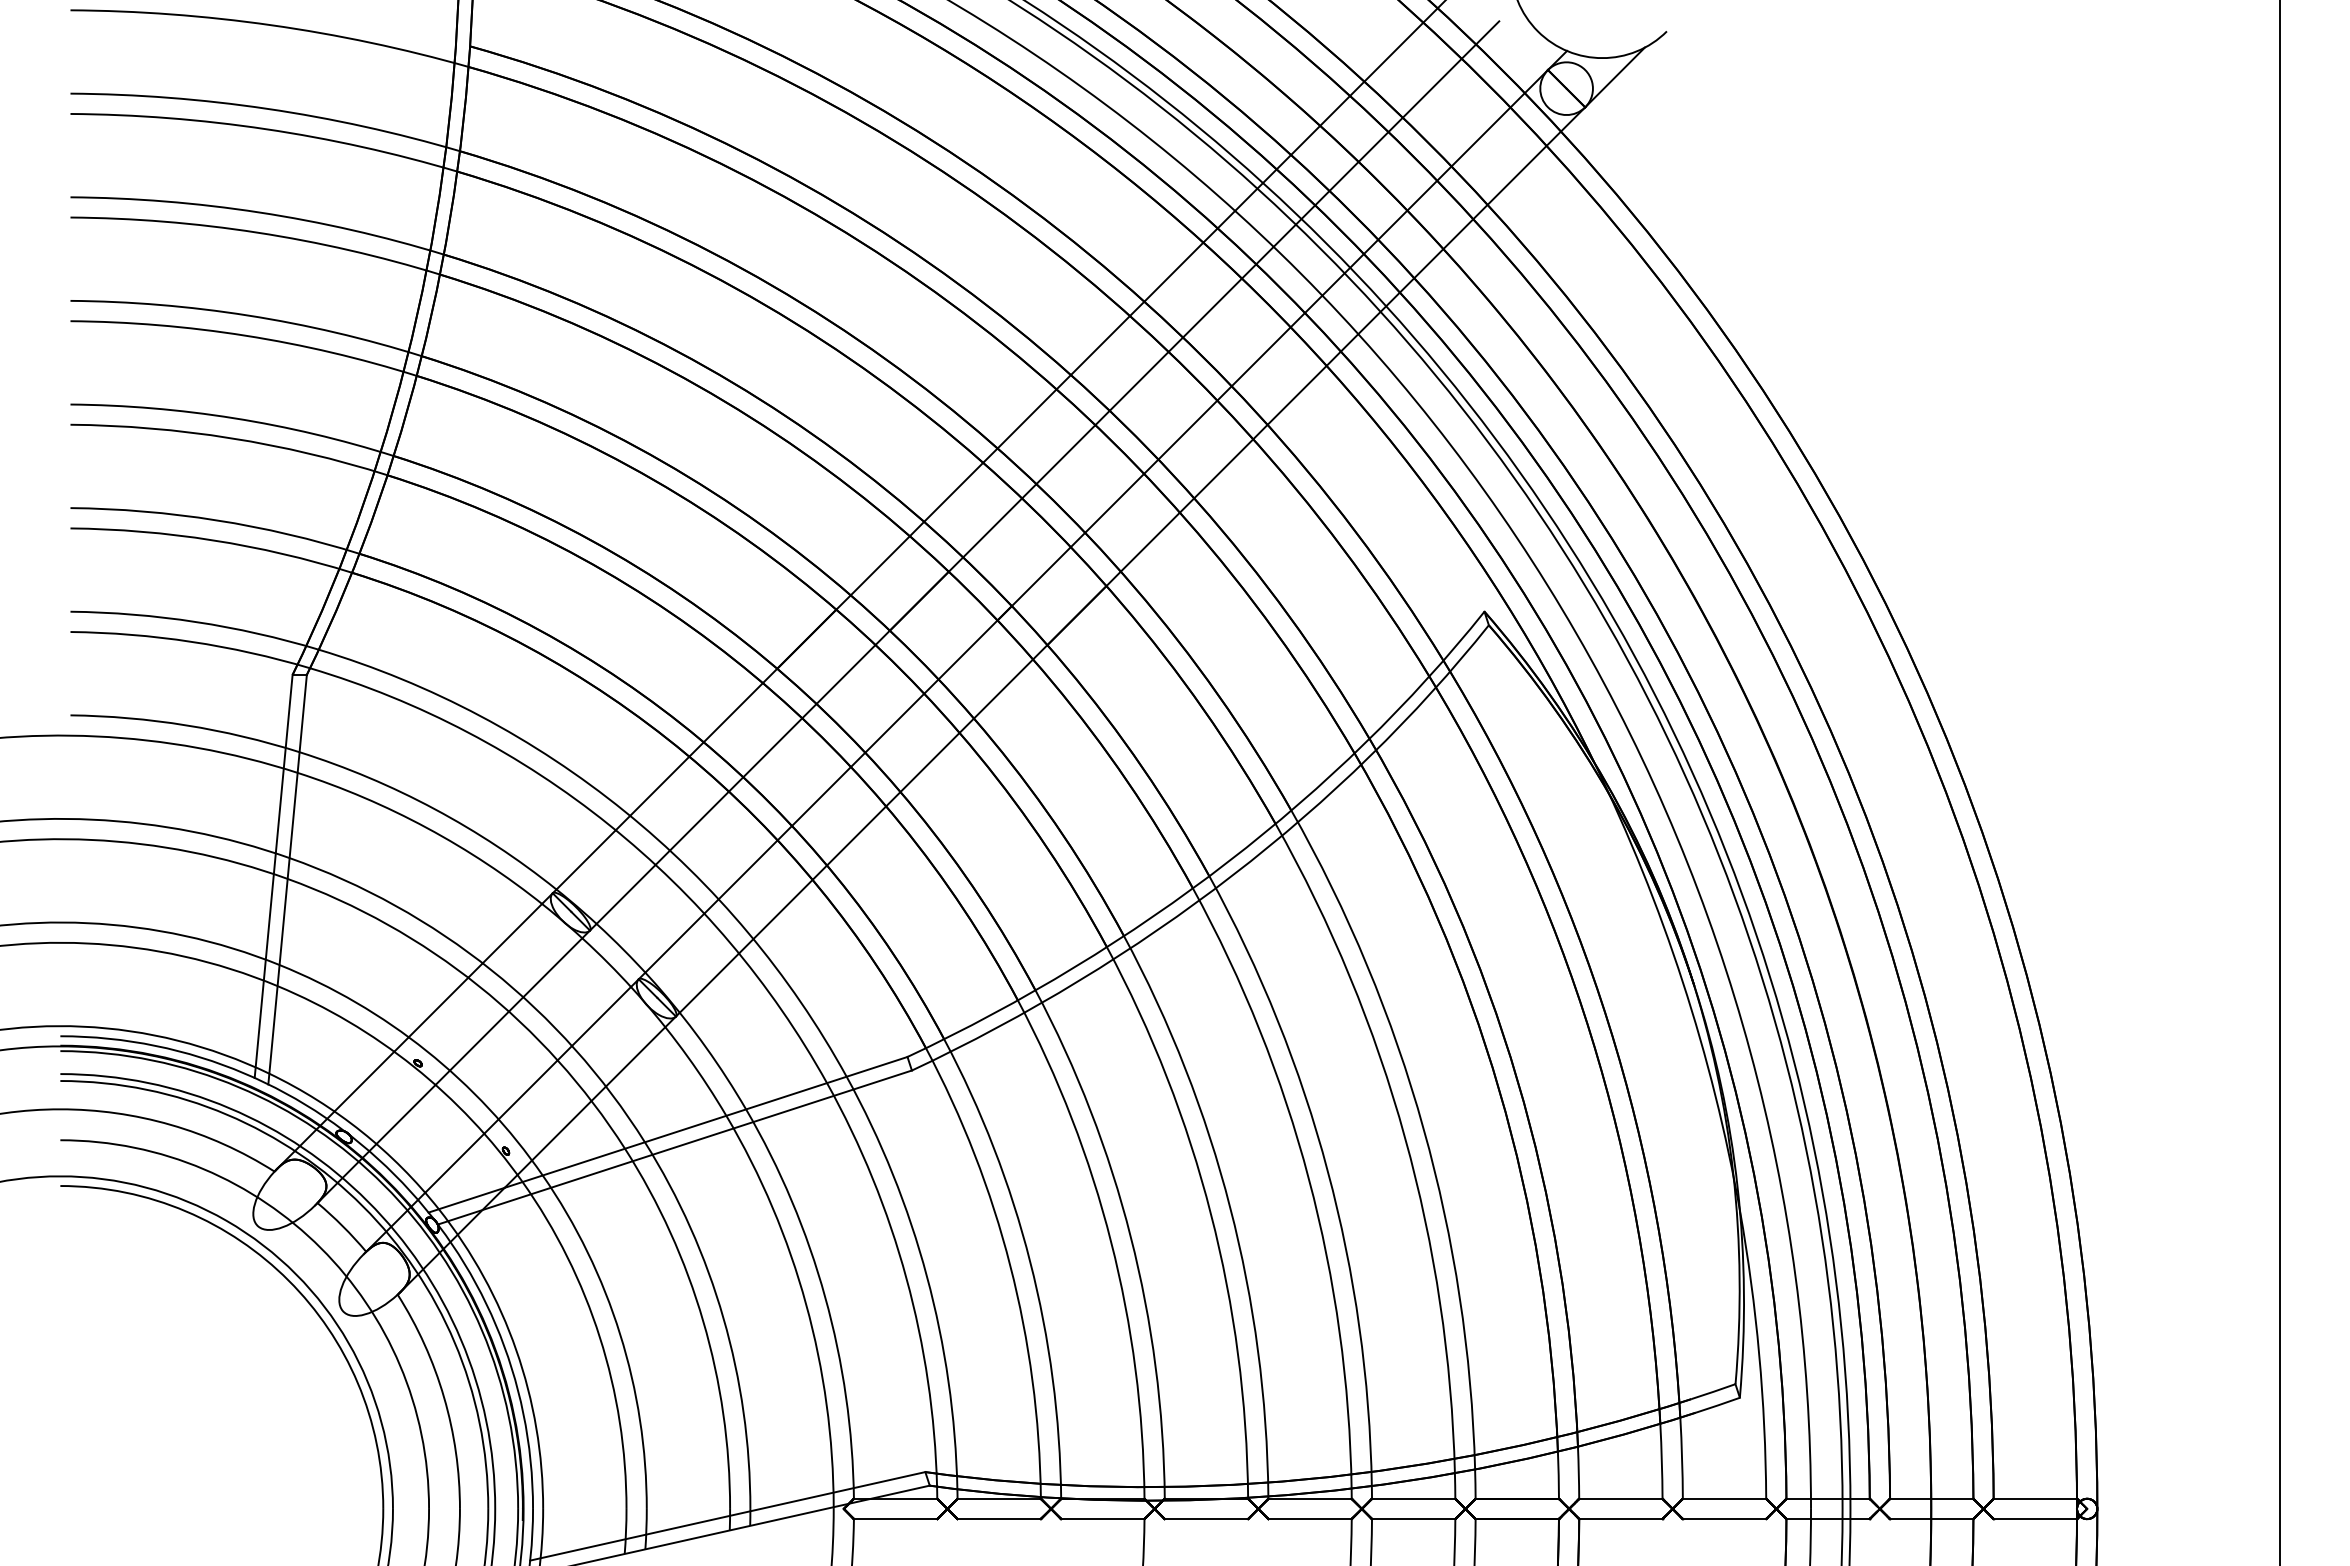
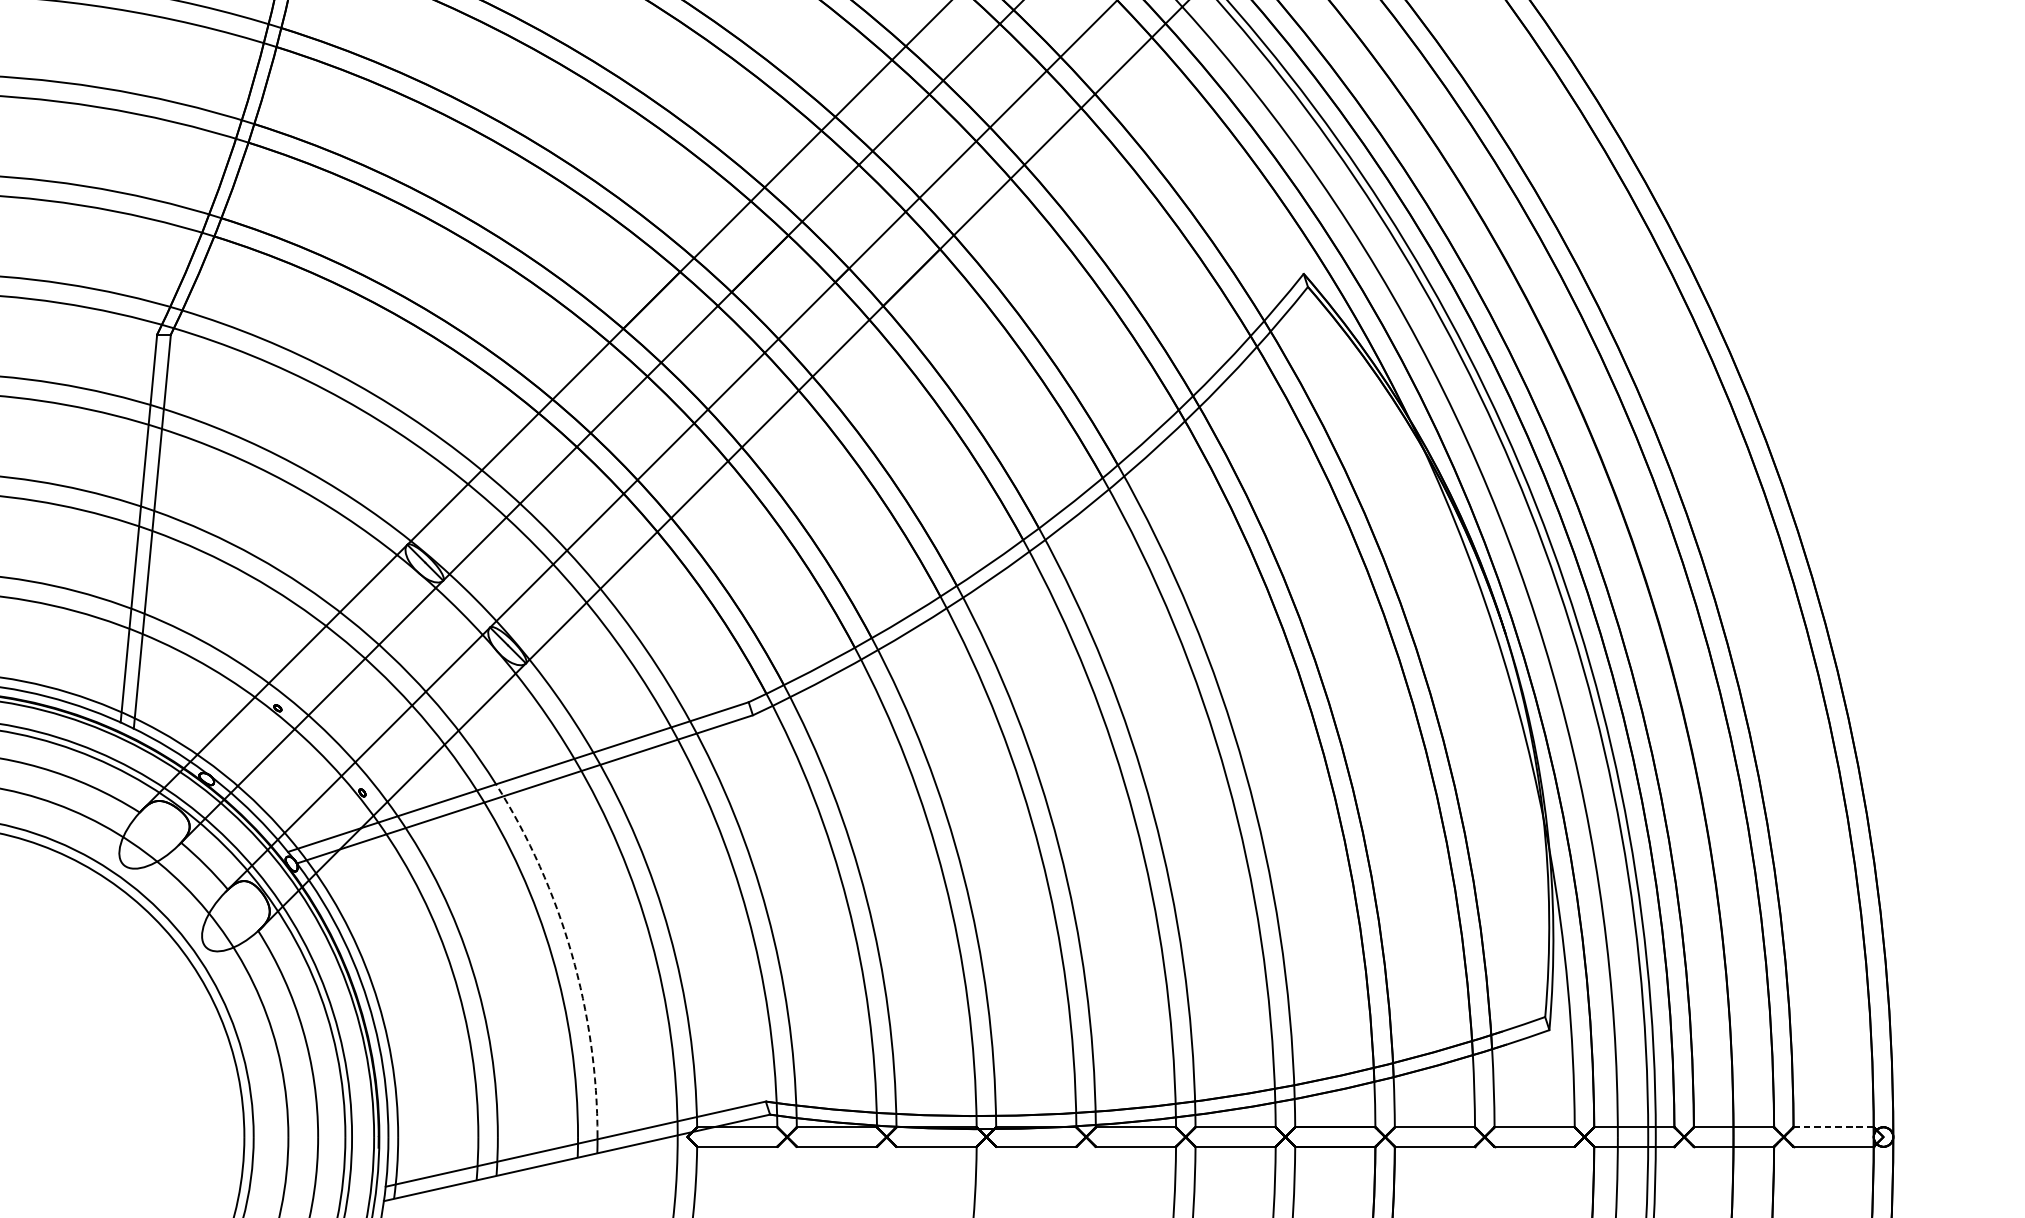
arc: (723, 1318) -> (571, 953), solid -> dashed
line: (2035, 1498) -> (1833, 1127), solid -> dashed

